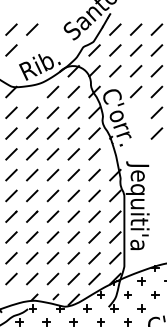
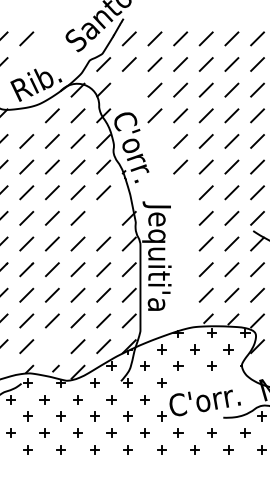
line: (114, 70) -> (128, 89), removed
line: (94, 175) -> (103, 218), removed
line: (53, 278) -> (52, 346), removed

